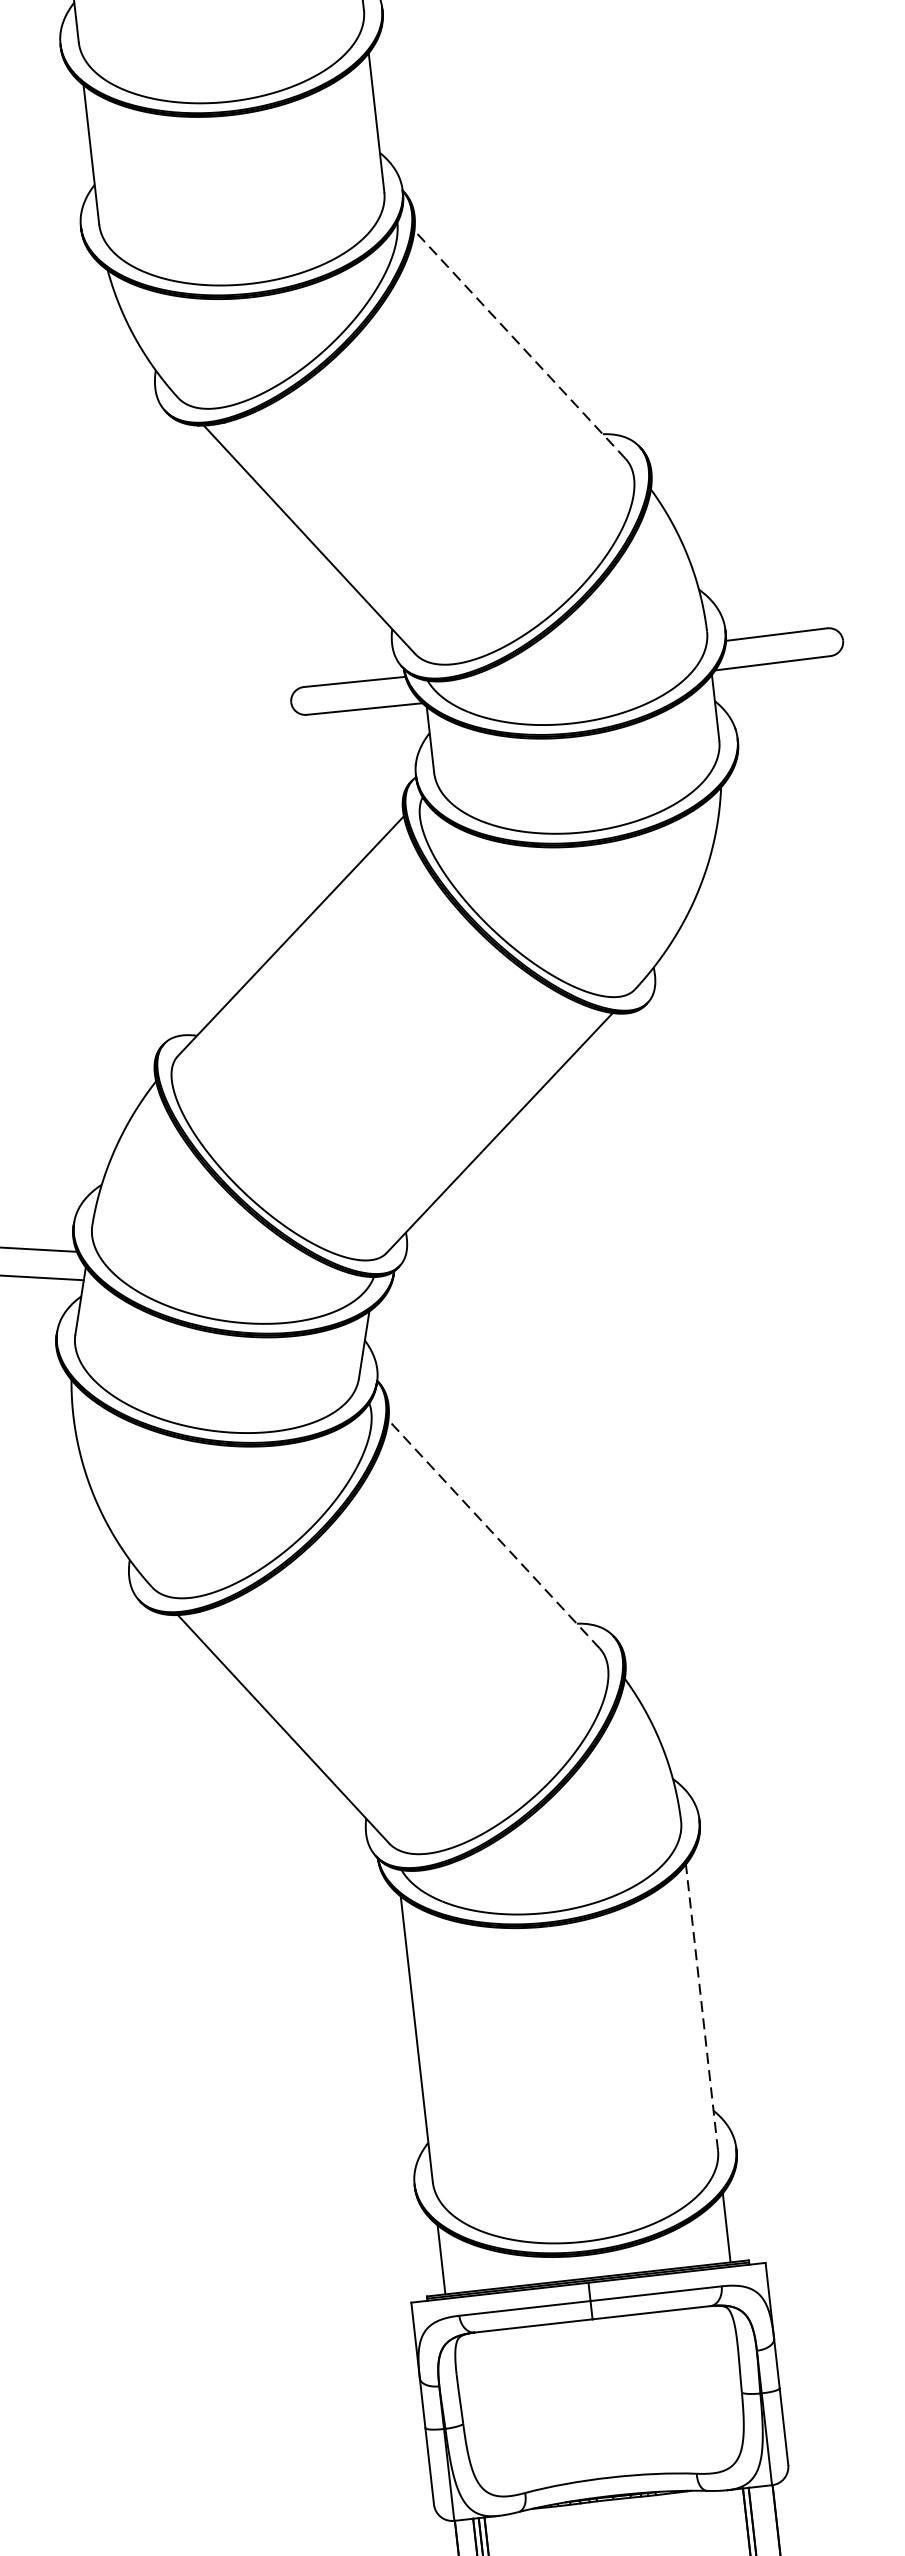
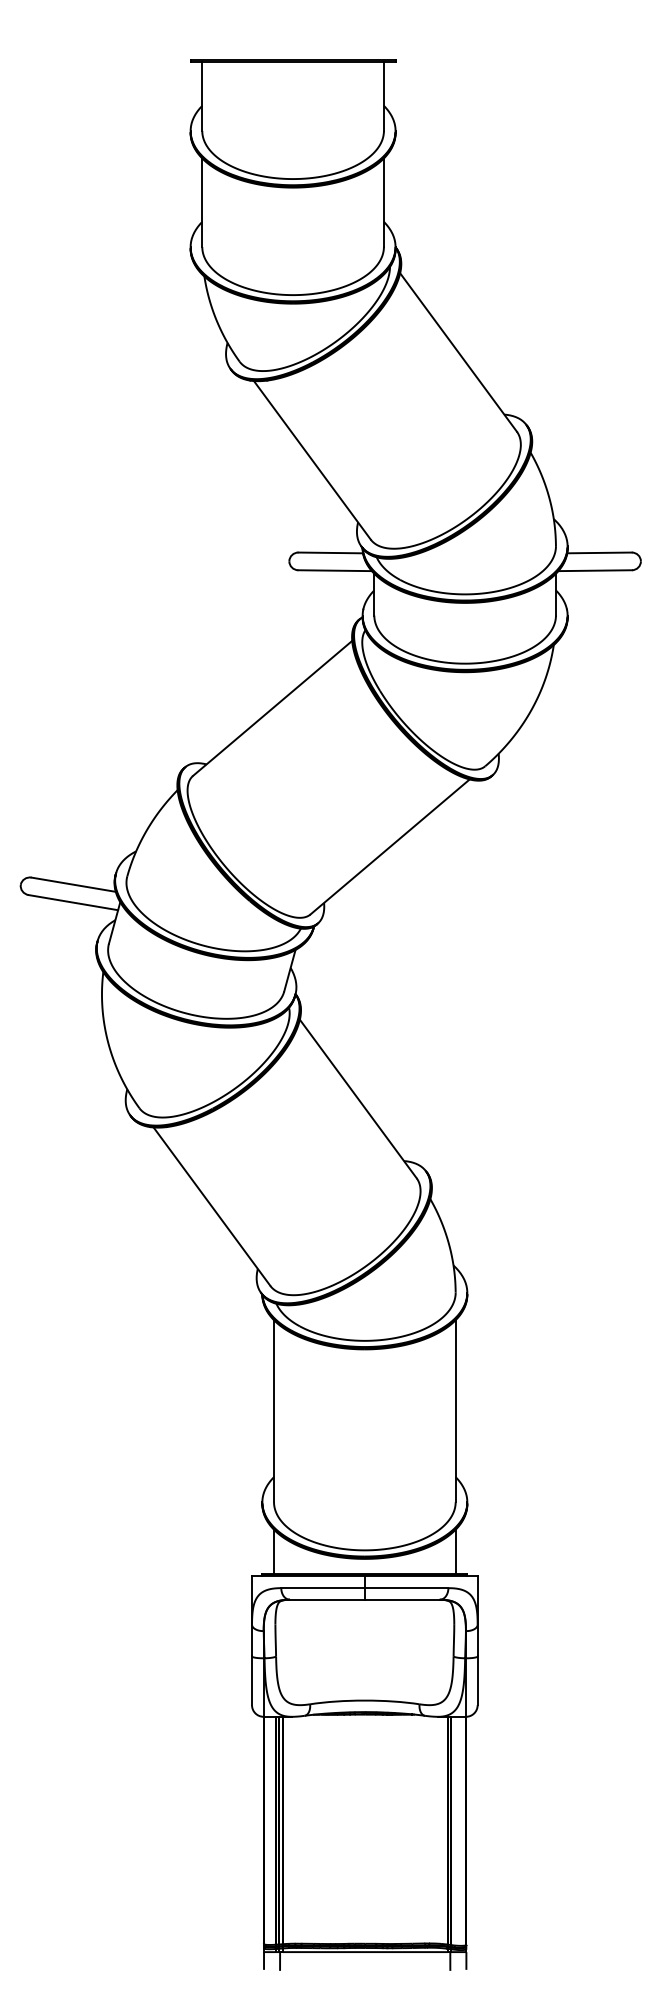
line: (519, 344) -> (458, 352), dashed -> solid
line: (492, 1533) -> (357, 1098), dashed -> solid
line: (701, 2006) -> (455, 1410), dashed -> solid

